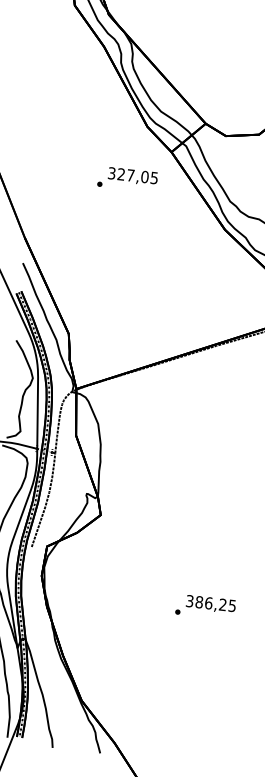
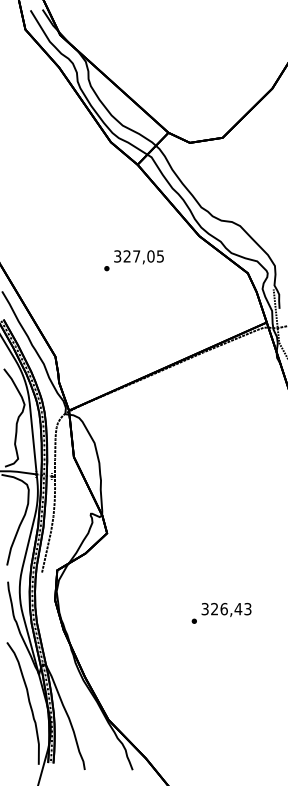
text: (127, 179) -> (133, 260), moved
text: (216, 603) -> (231, 608), 386,25 -> 326,43

